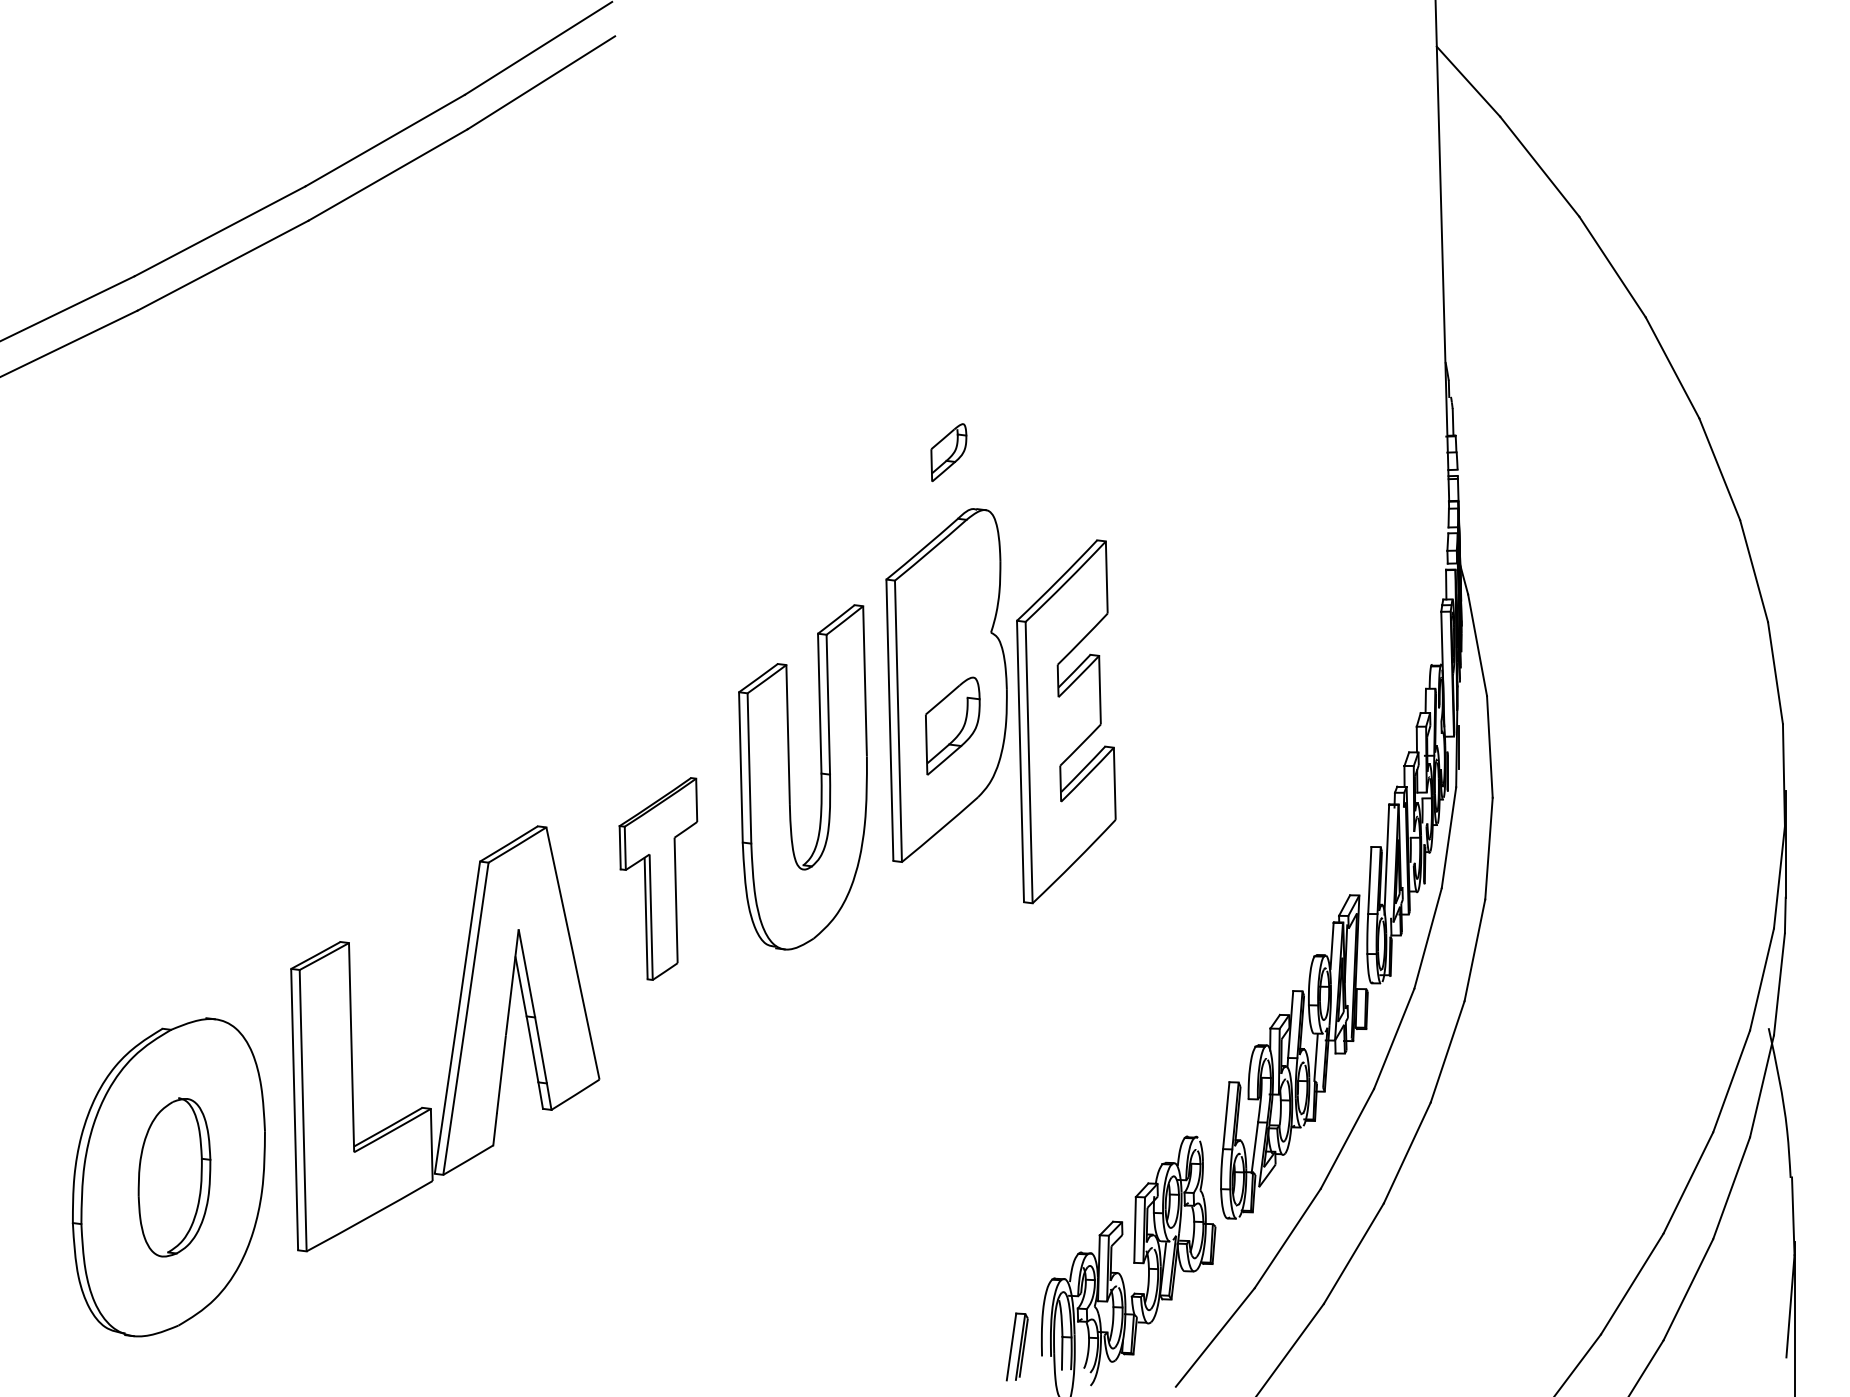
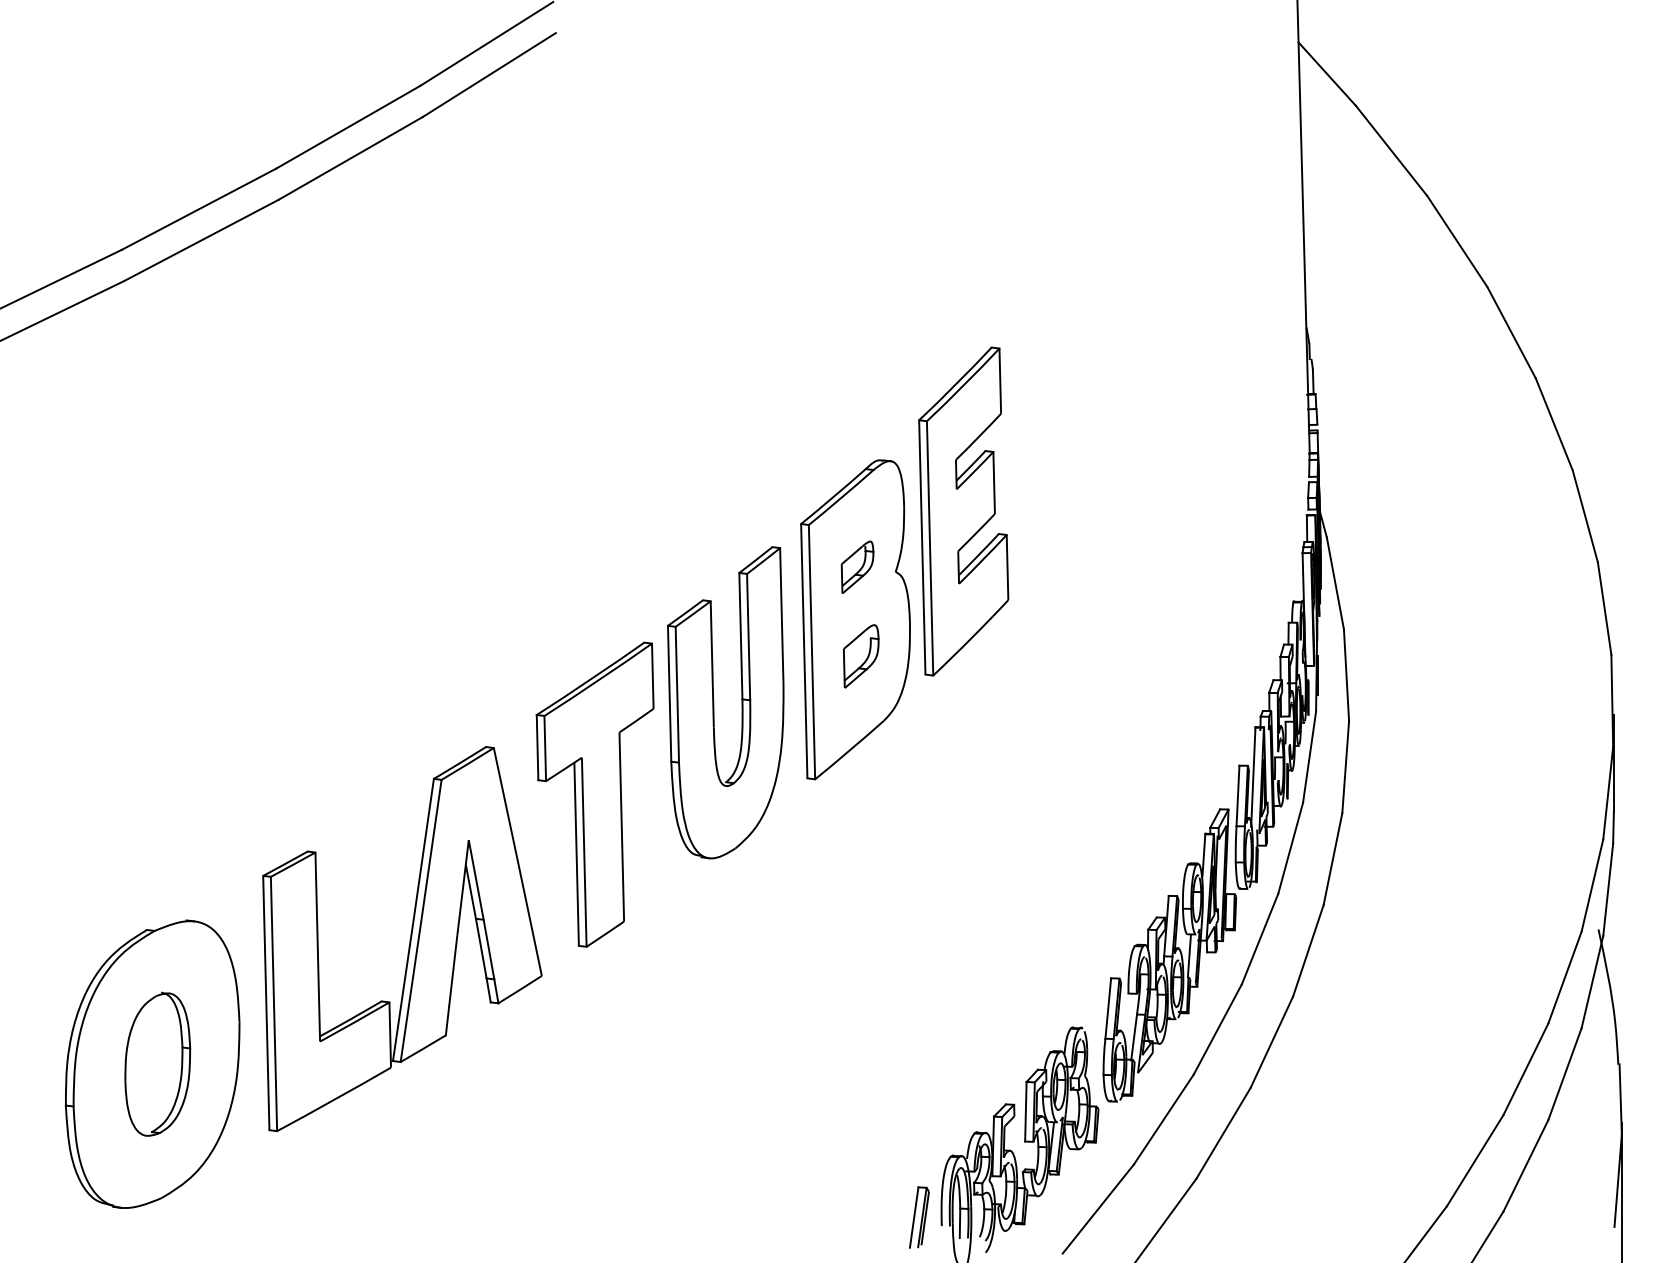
part: (948, 451) -> (857, 566), moved
part: (1066, 721) -> (963, 511), moved
part: (953, 726) -> (861, 656), size x0.71
part: (657, 878) -> (594, 794), size x1.67

